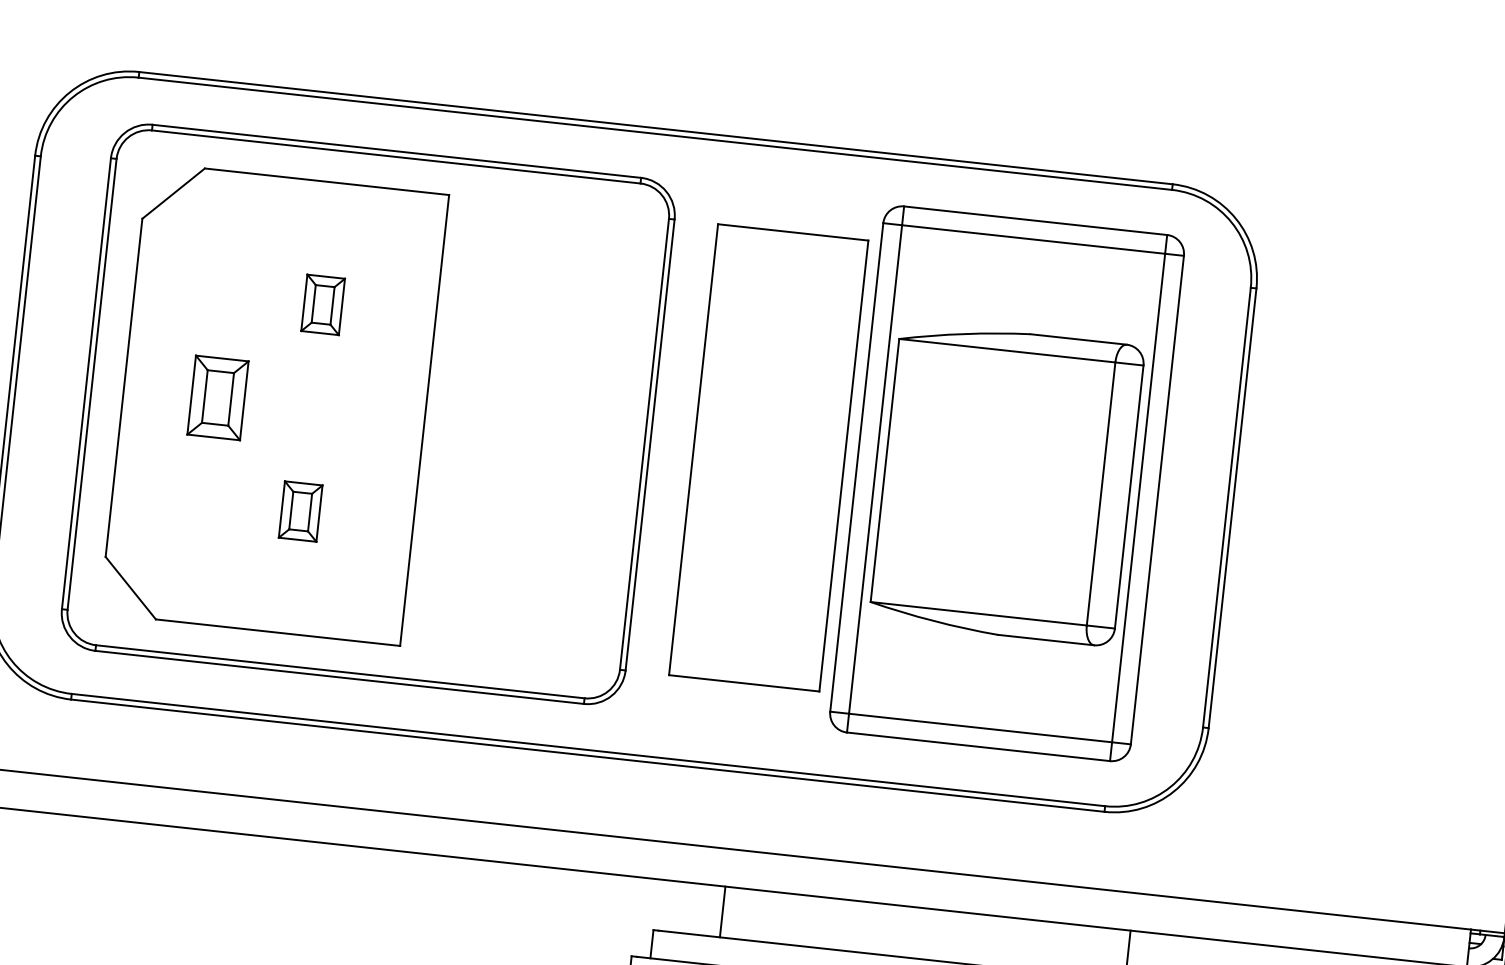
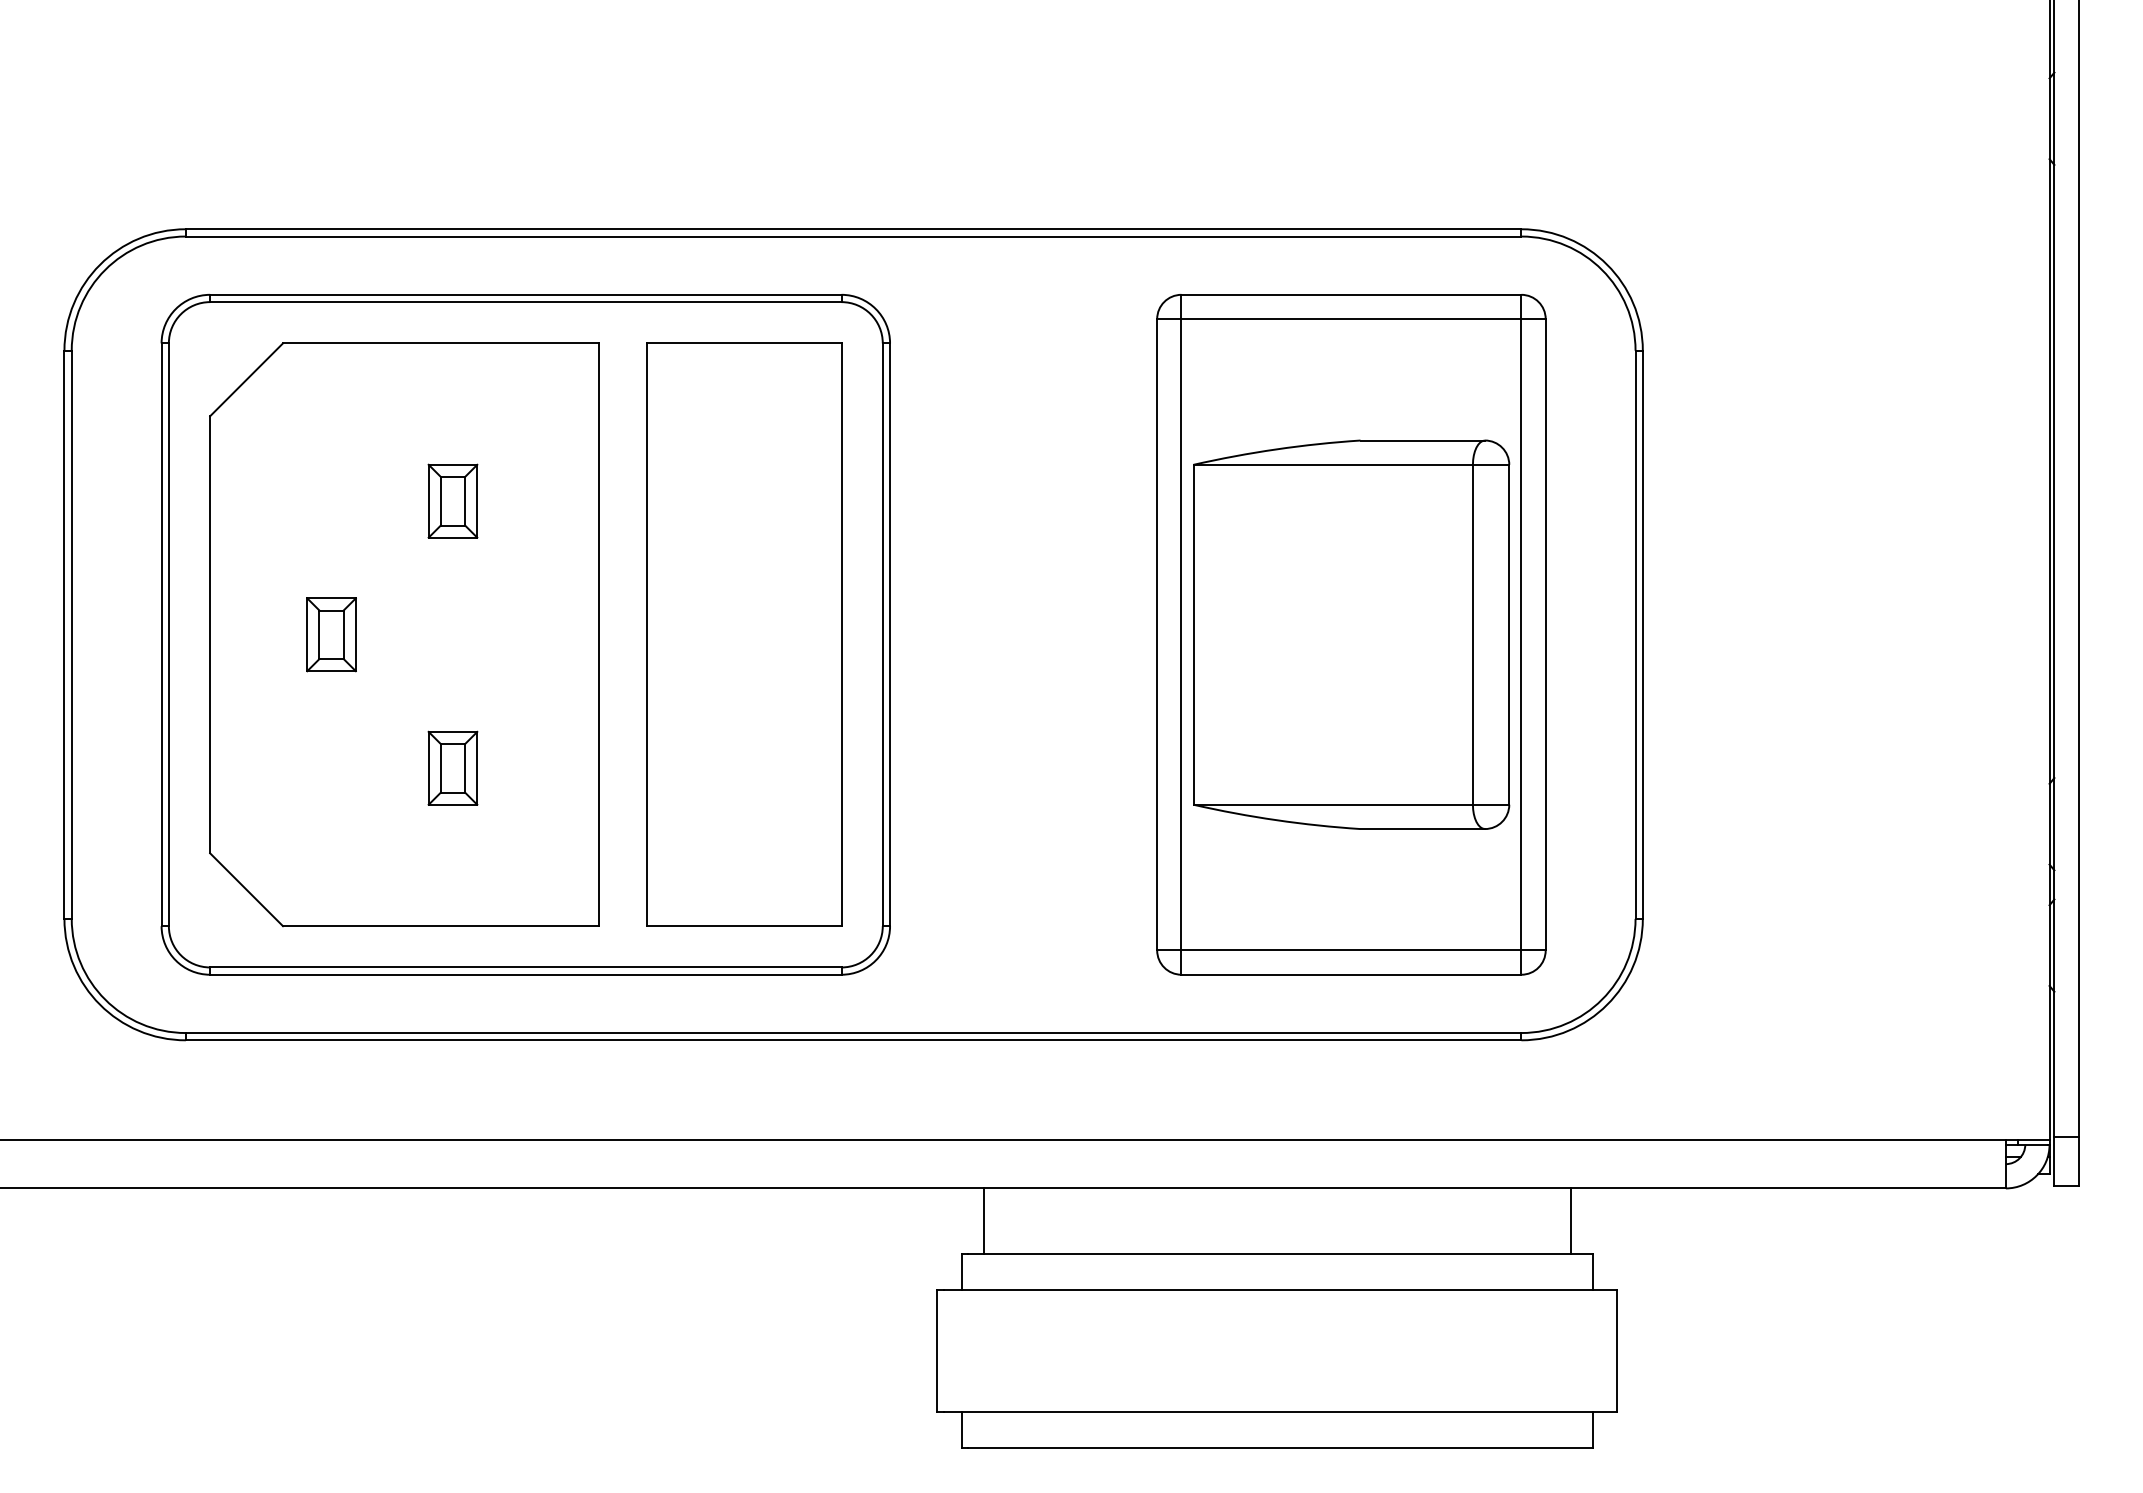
part: (217, 397) -> (331, 634), size x0.71
part: (768, 457) -> (744, 634), moved
line: (722, 911) -> (983, 1220), moved

